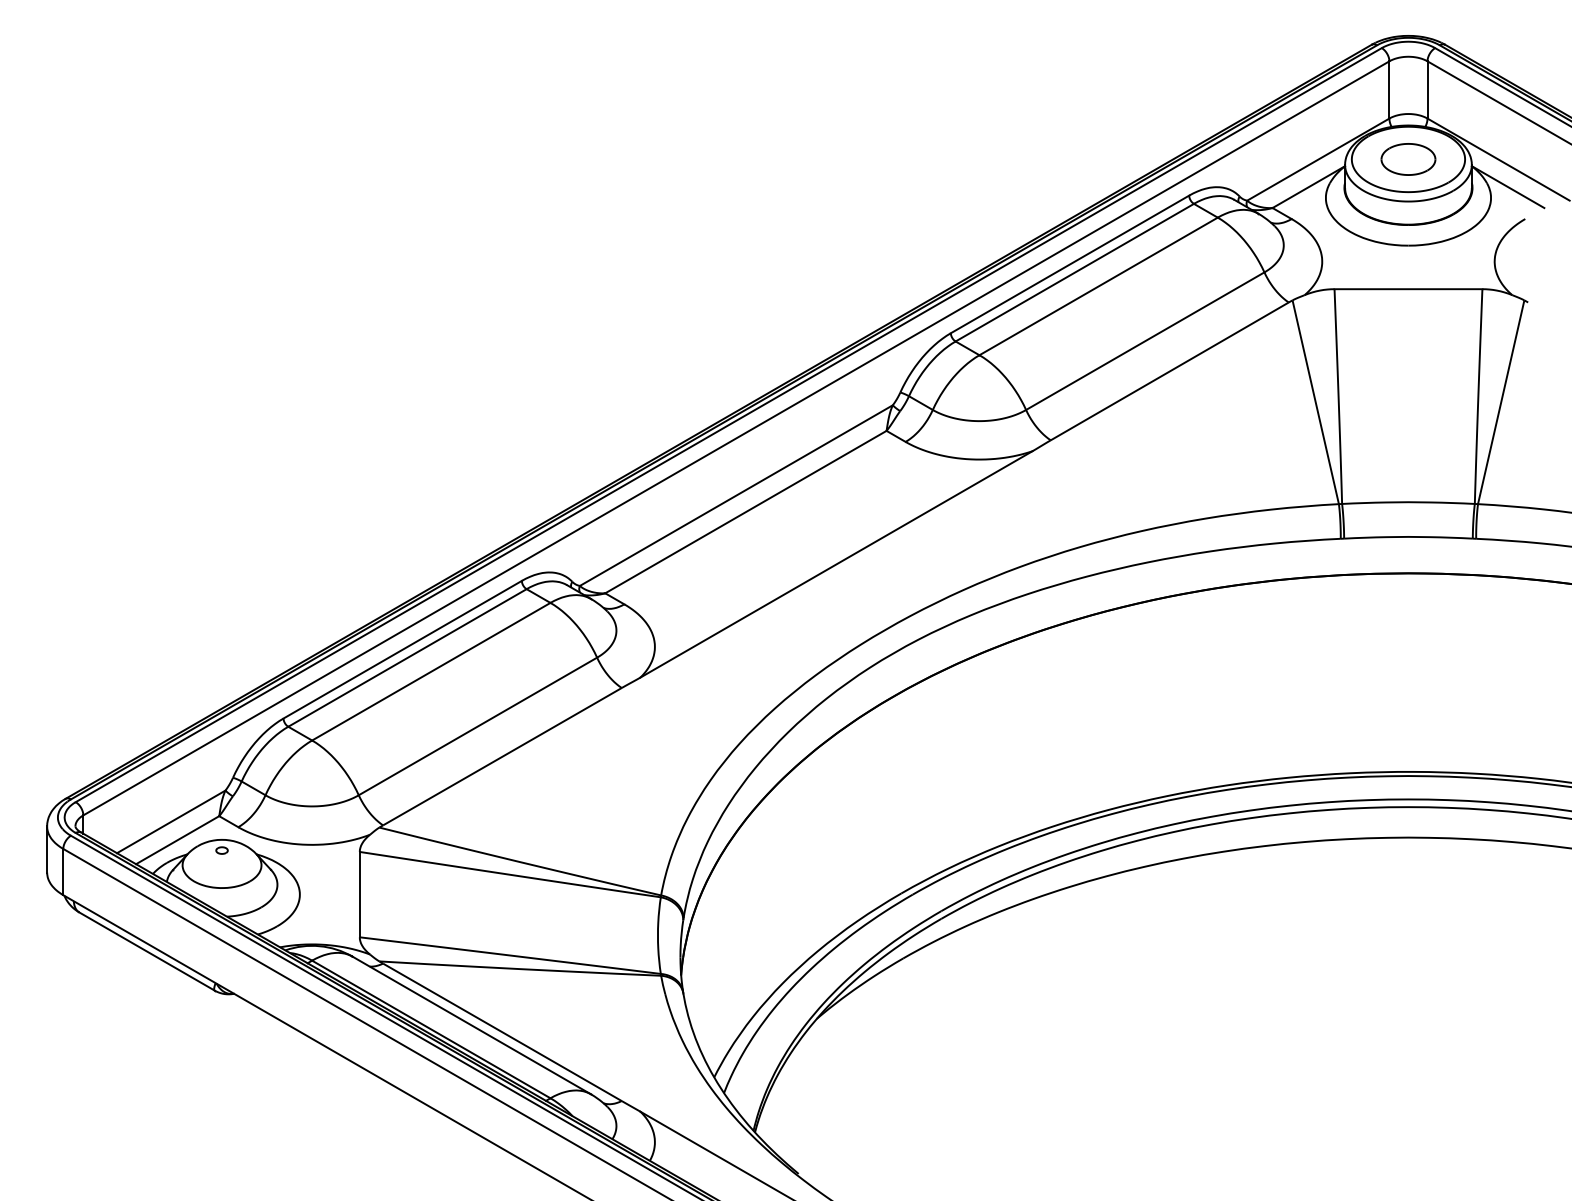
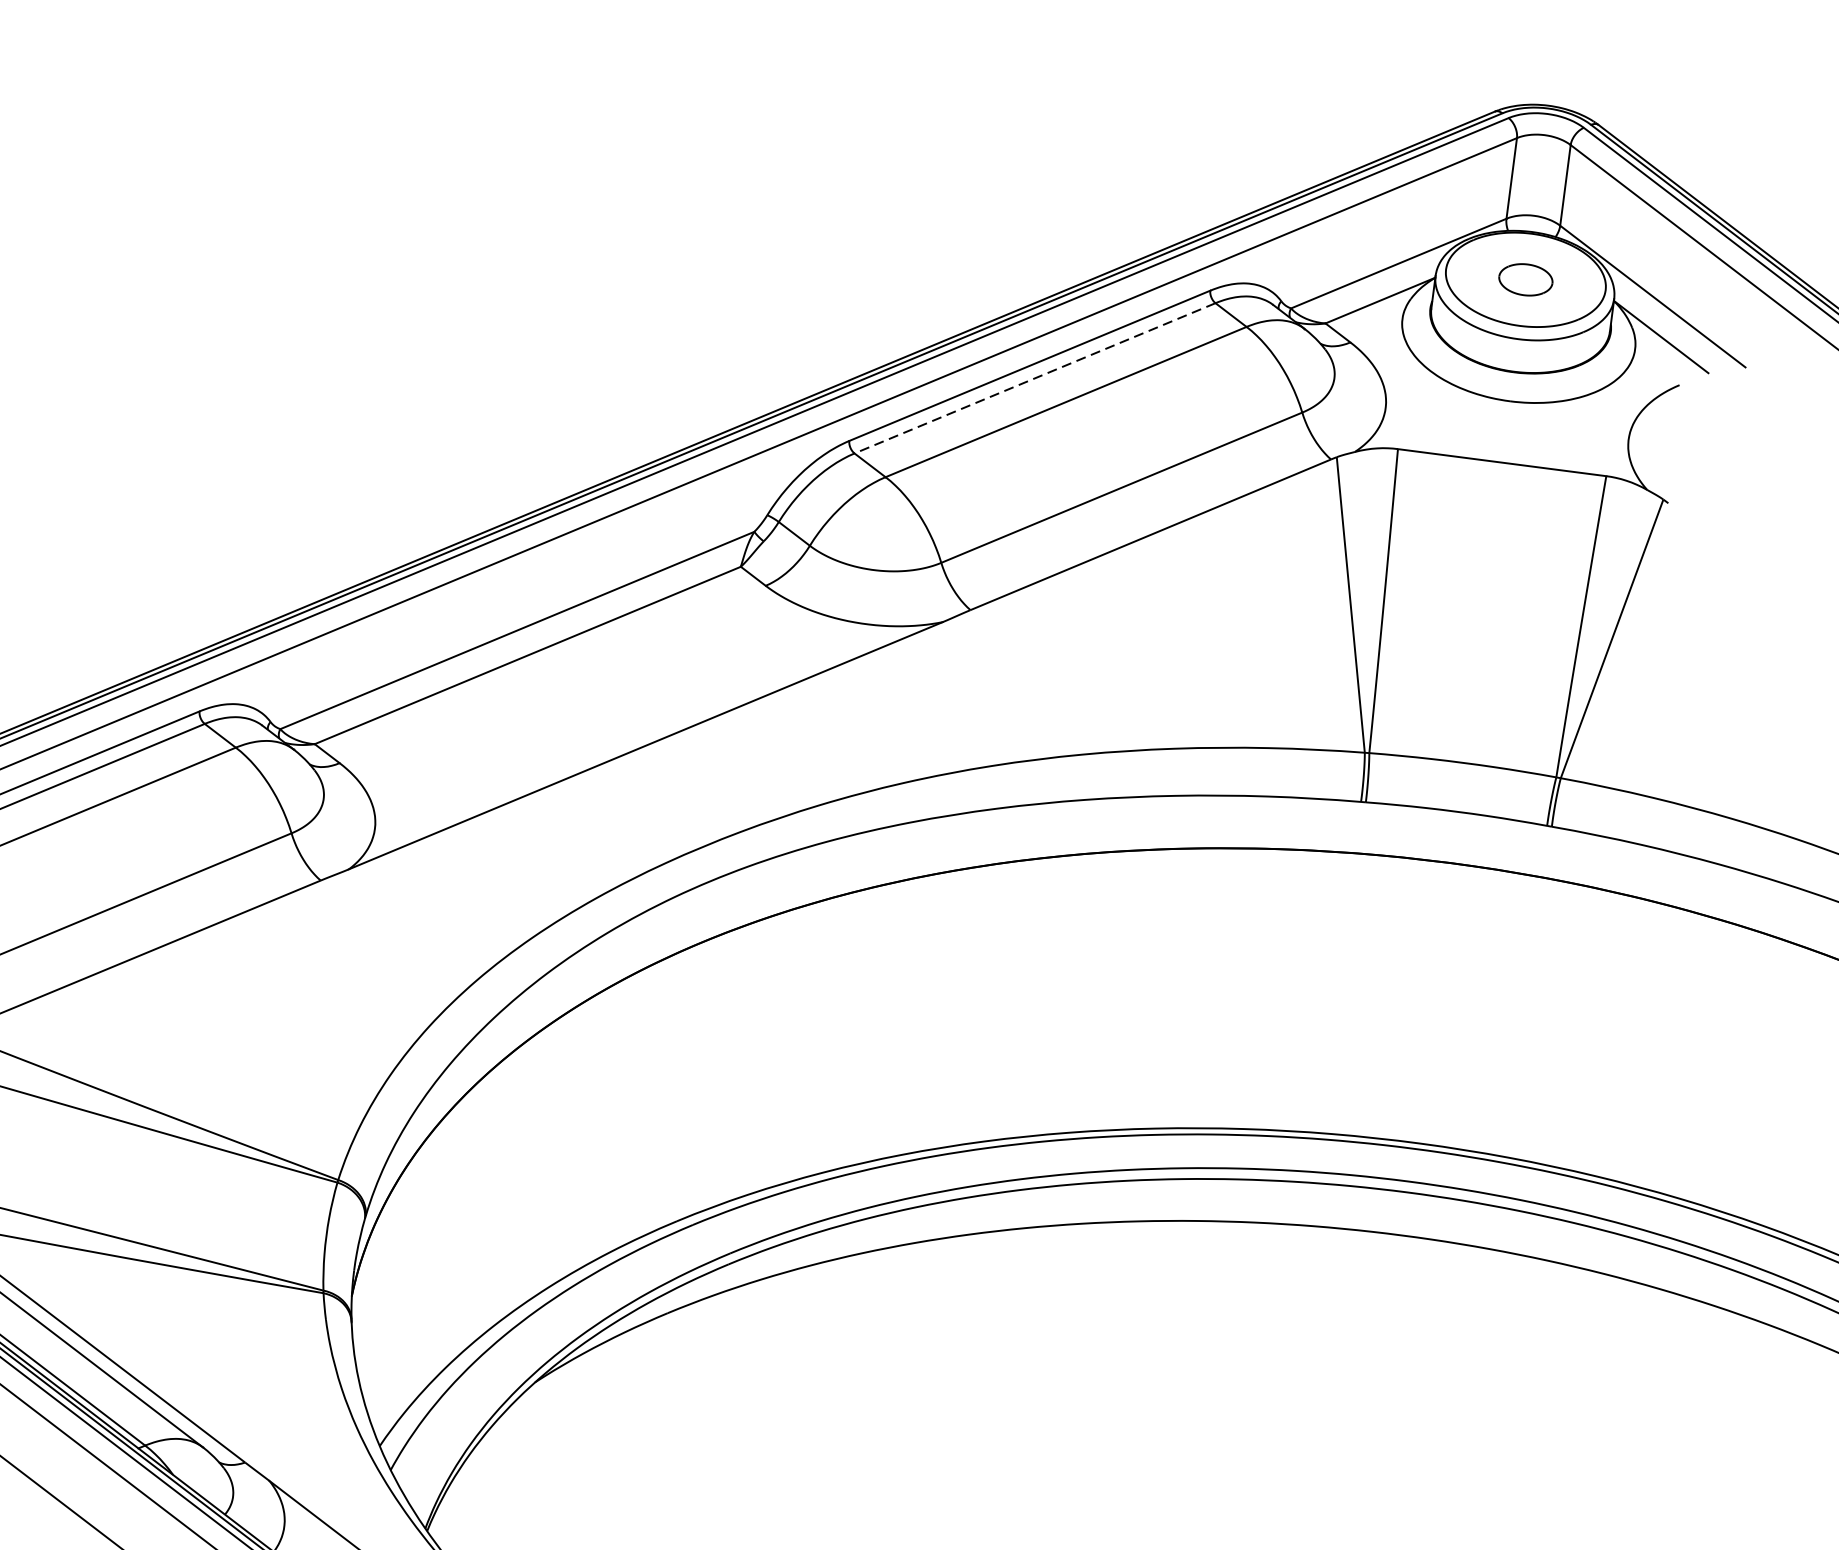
part: (1408, 159) -> (1525, 279), size x0.7
line: (1074, 272) -> (1034, 378), solid -> dashed

